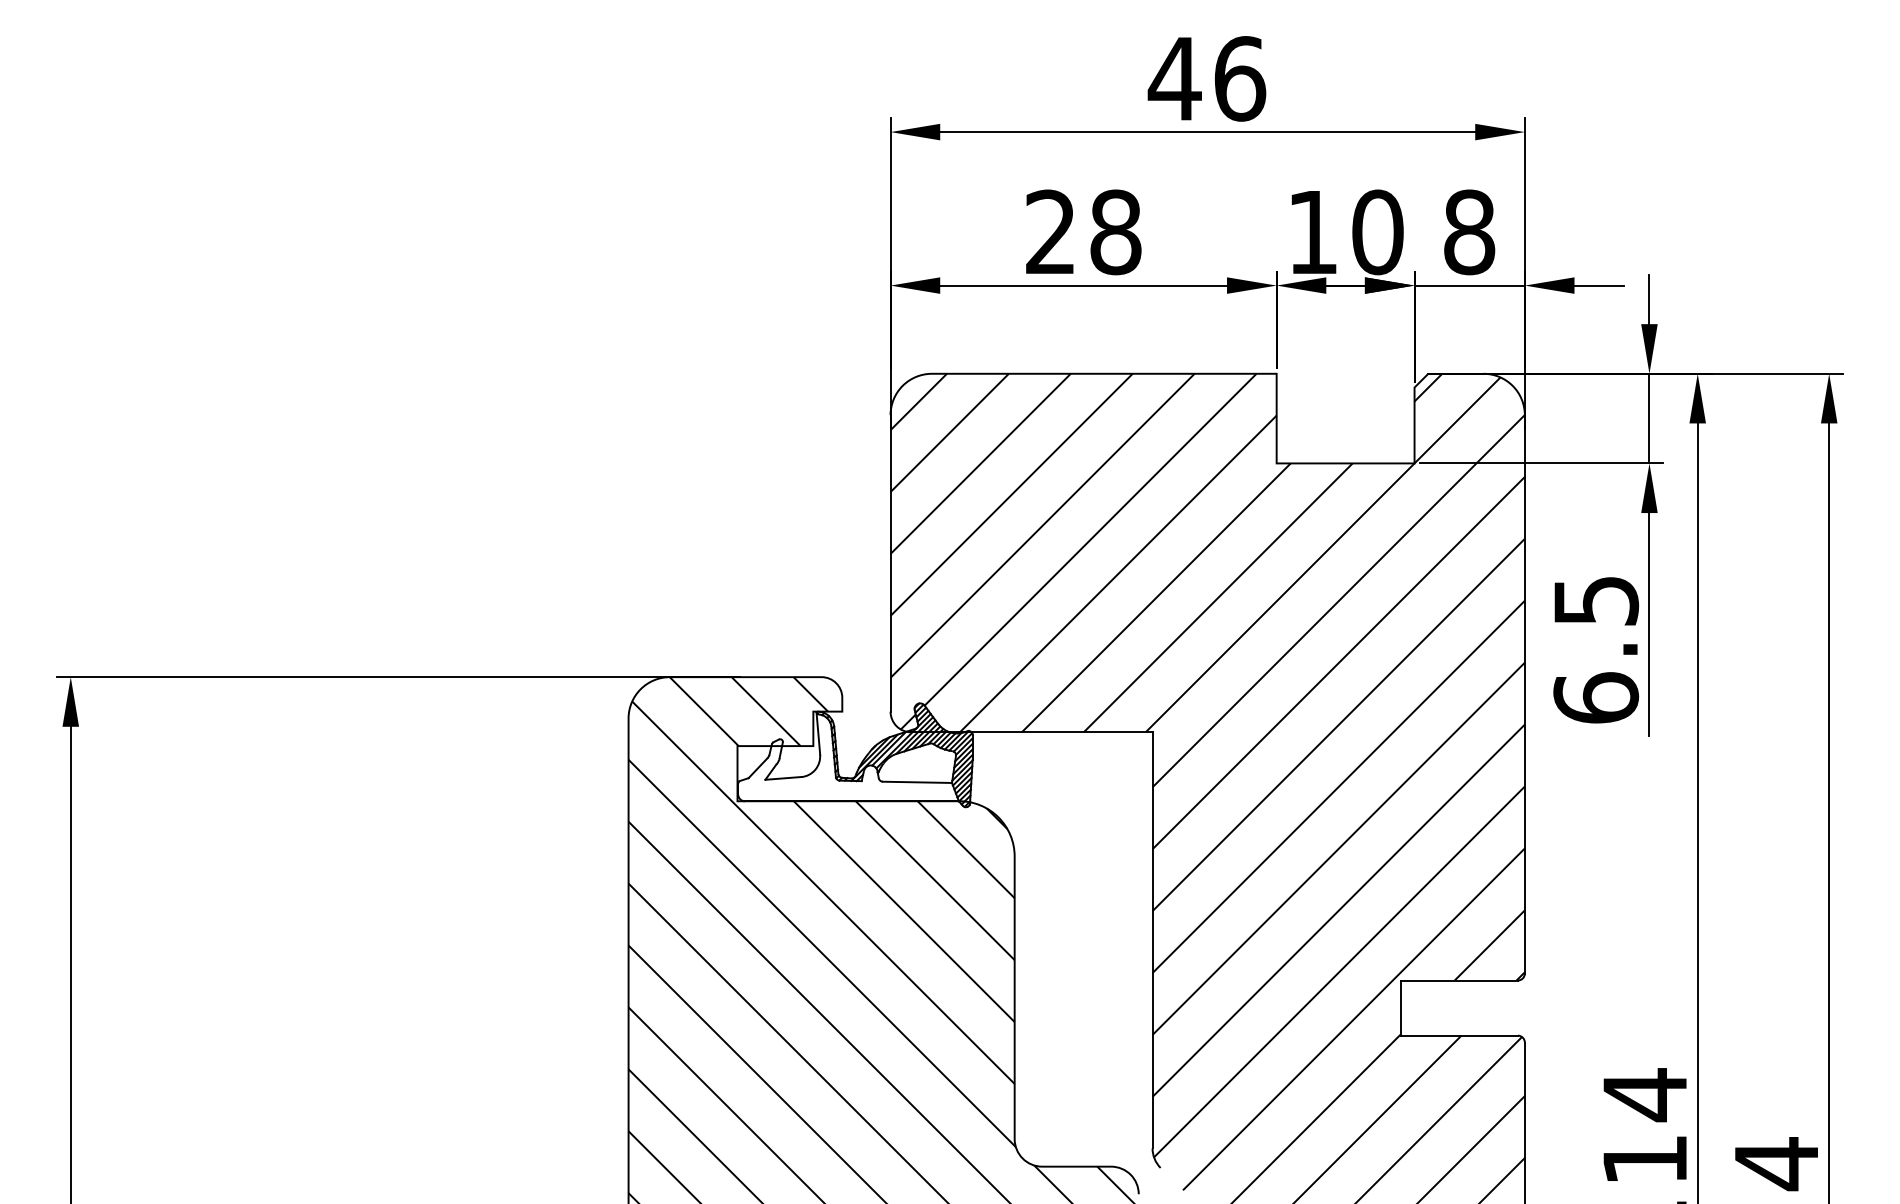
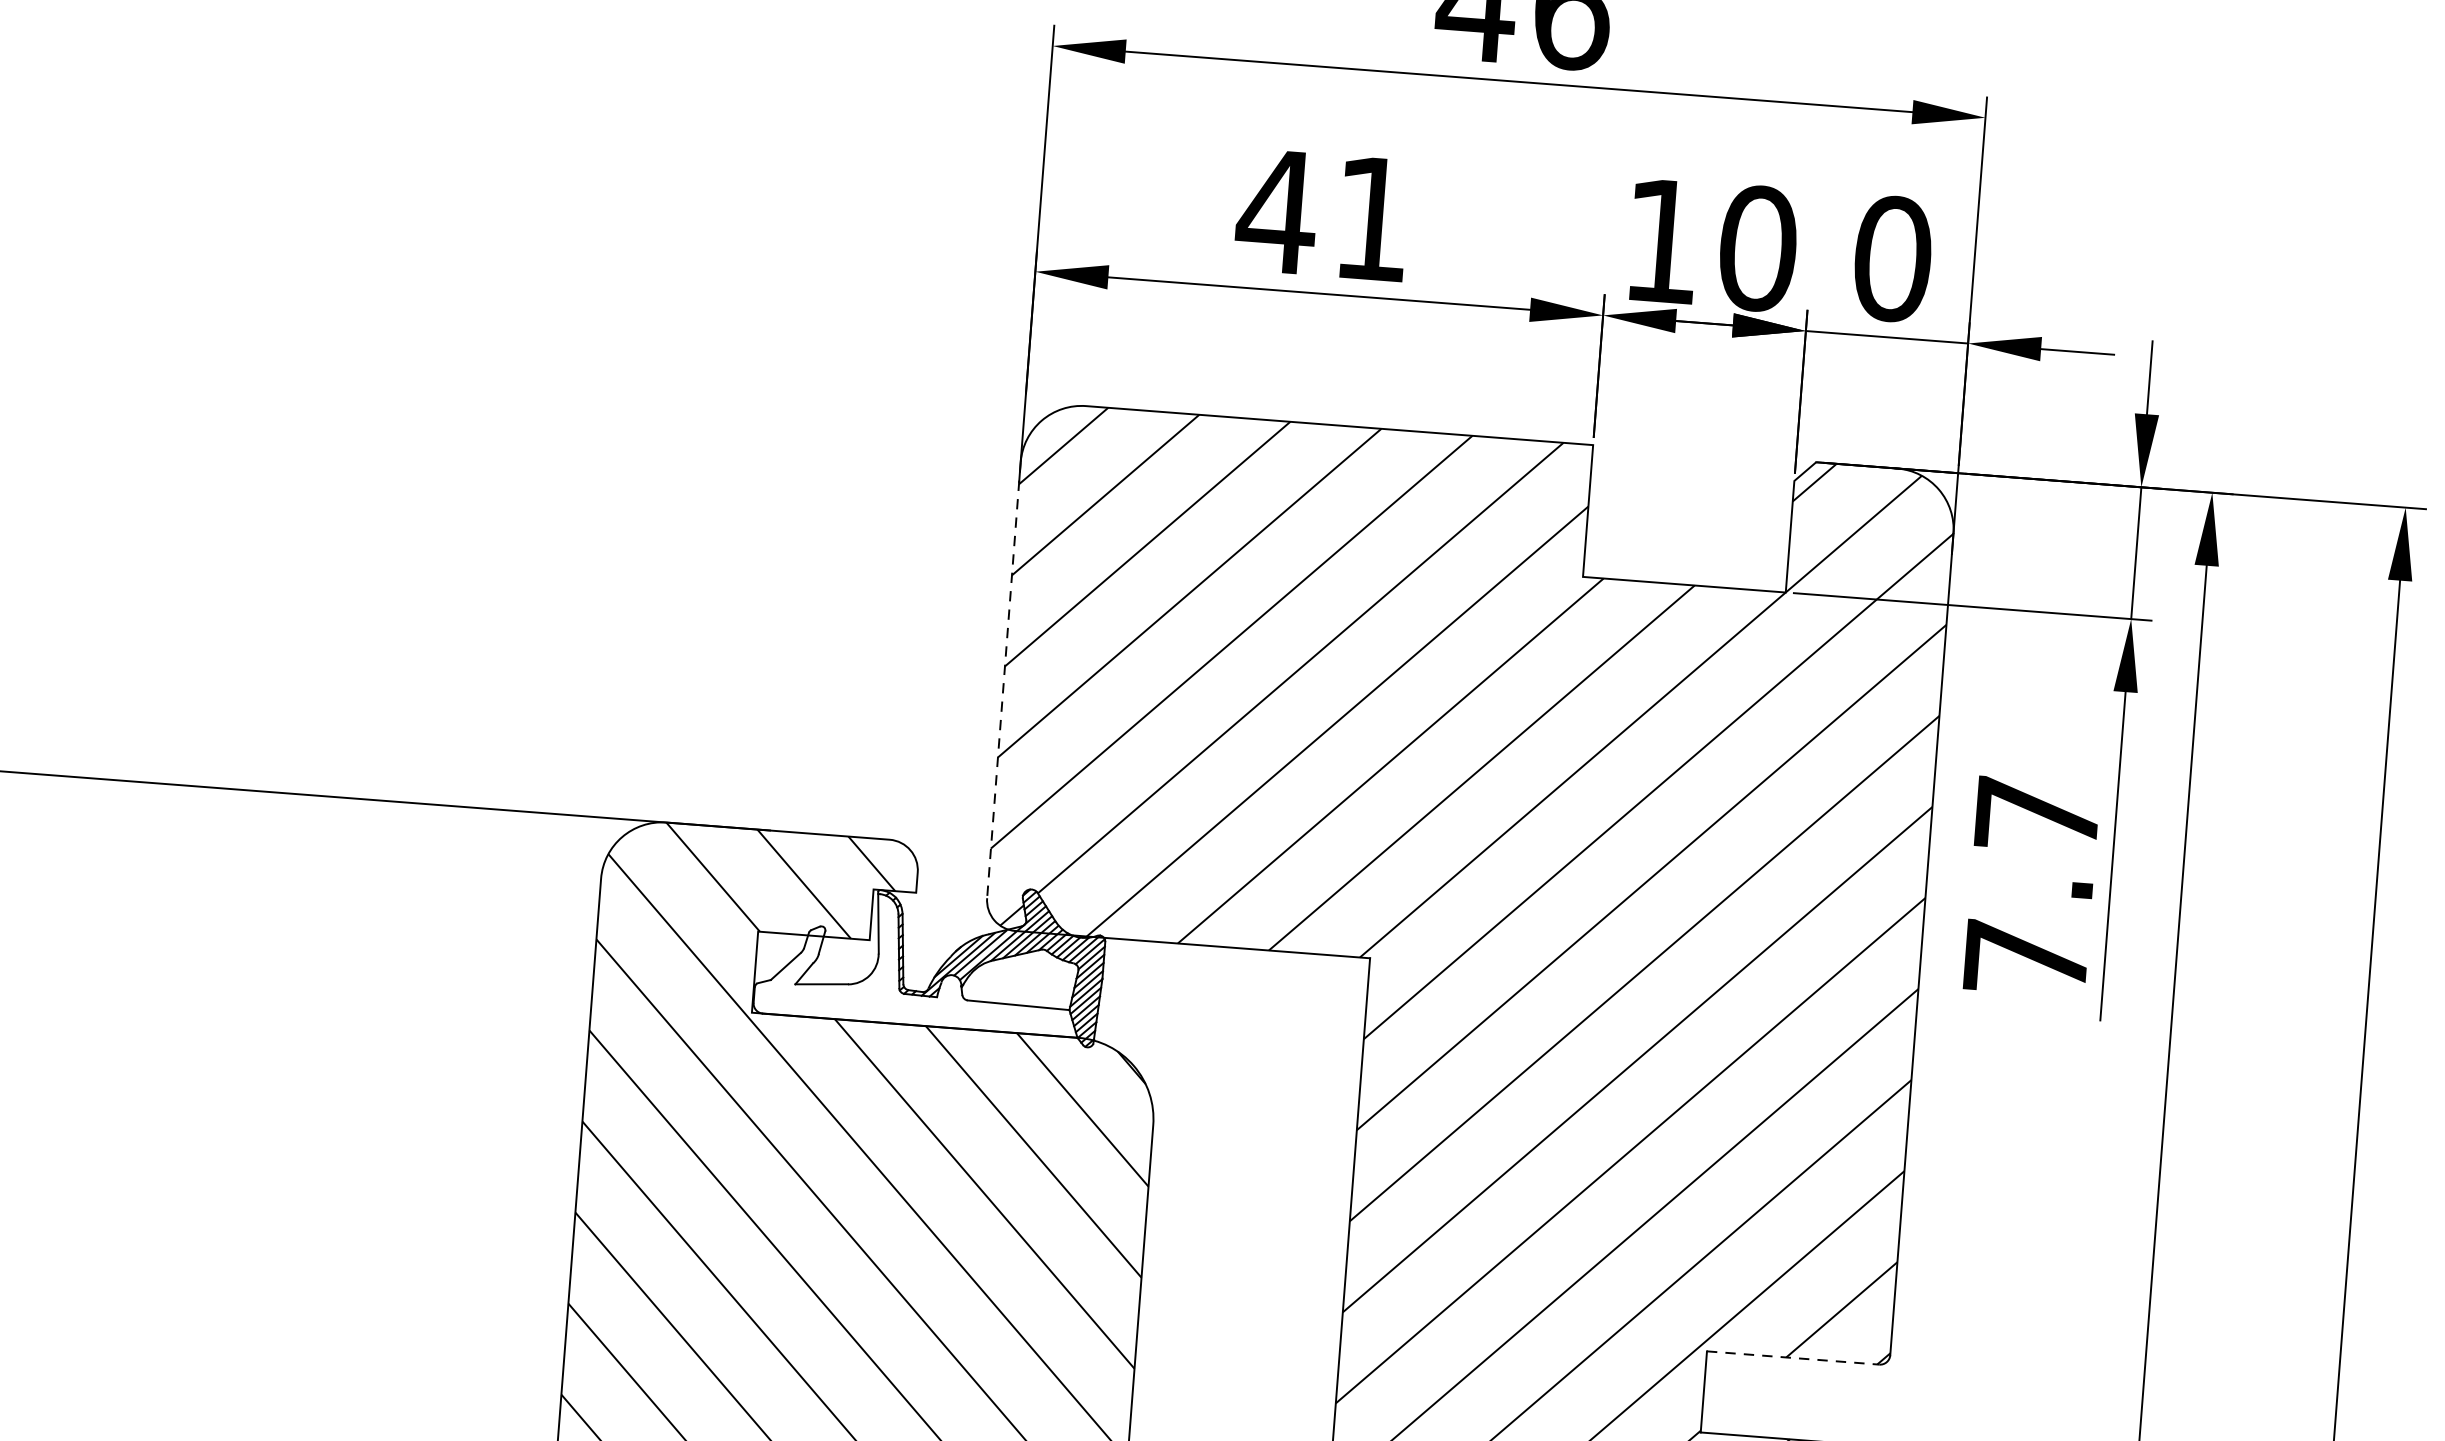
text: (1082, 232) -> (1323, 215), 28 -> 41
text: (1469, 232) -> (1892, 259), 8 -> 0
line: (890, 563) -> (1003, 680), solid -> dashed
text: (1596, 650) -> (2032, 888), 6.5 -> 7.7
line: (1459, 980) -> (1793, 1357), solid -> dashed

